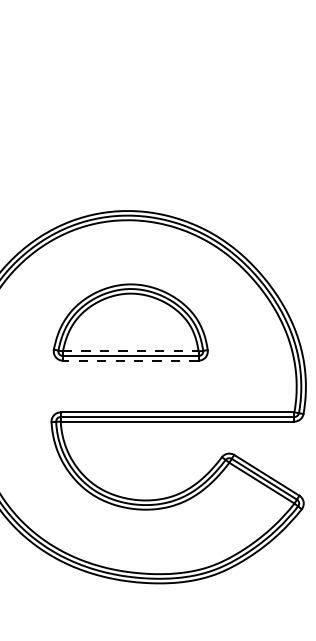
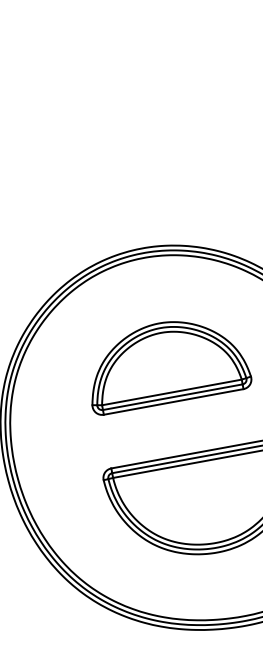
line: (130, 351) -> (171, 392), dashed -> solid
line: (130, 360) -> (173, 401), dashed -> solid

